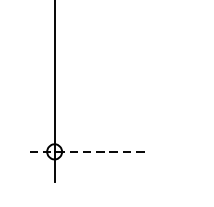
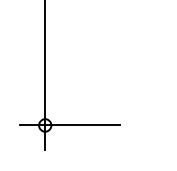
line: (84, 151) -> (69, 125), dashed -> solid

